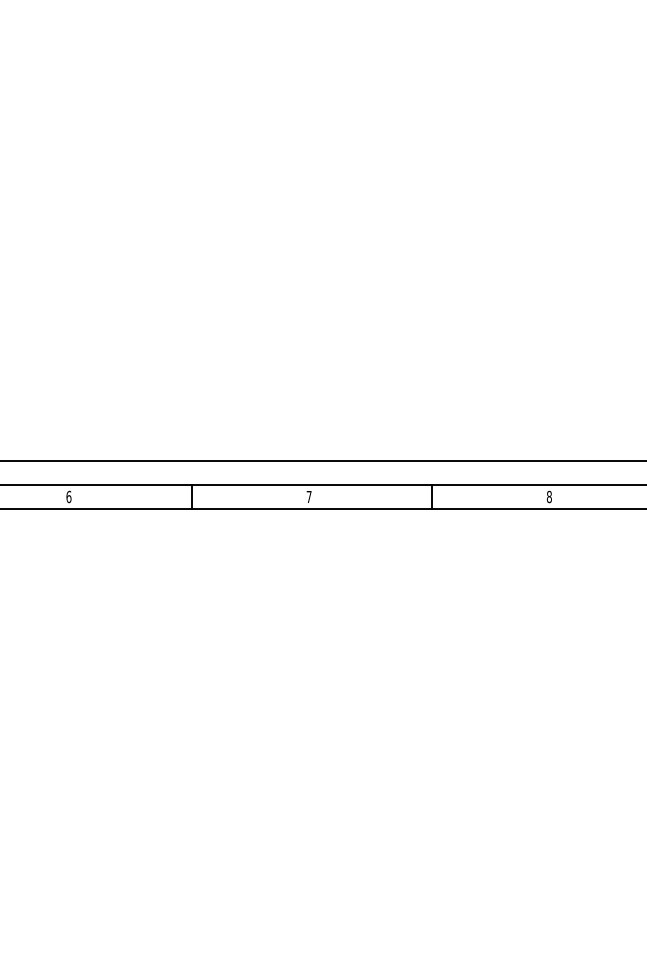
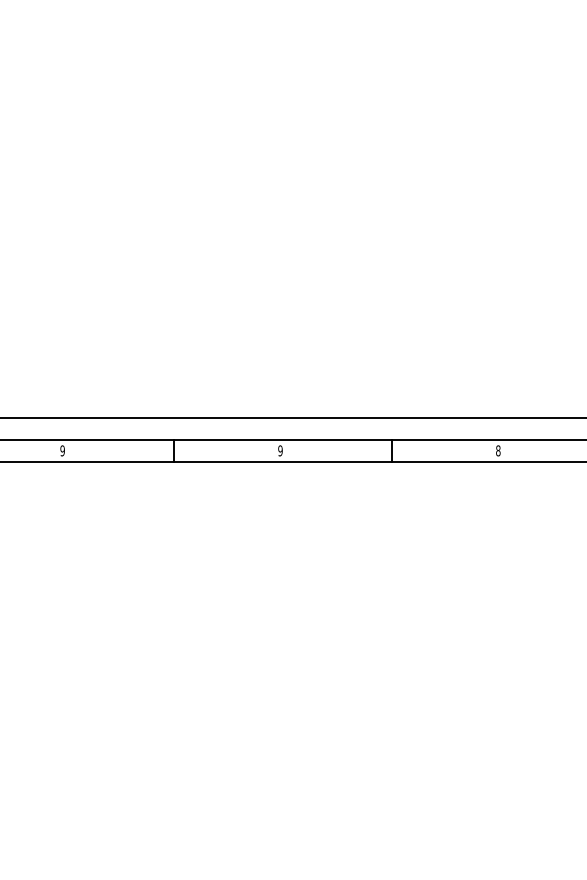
text: (68, 496) -> (62, 450), 6 -> 9
text: (309, 496) -> (280, 450), 7 -> 9

